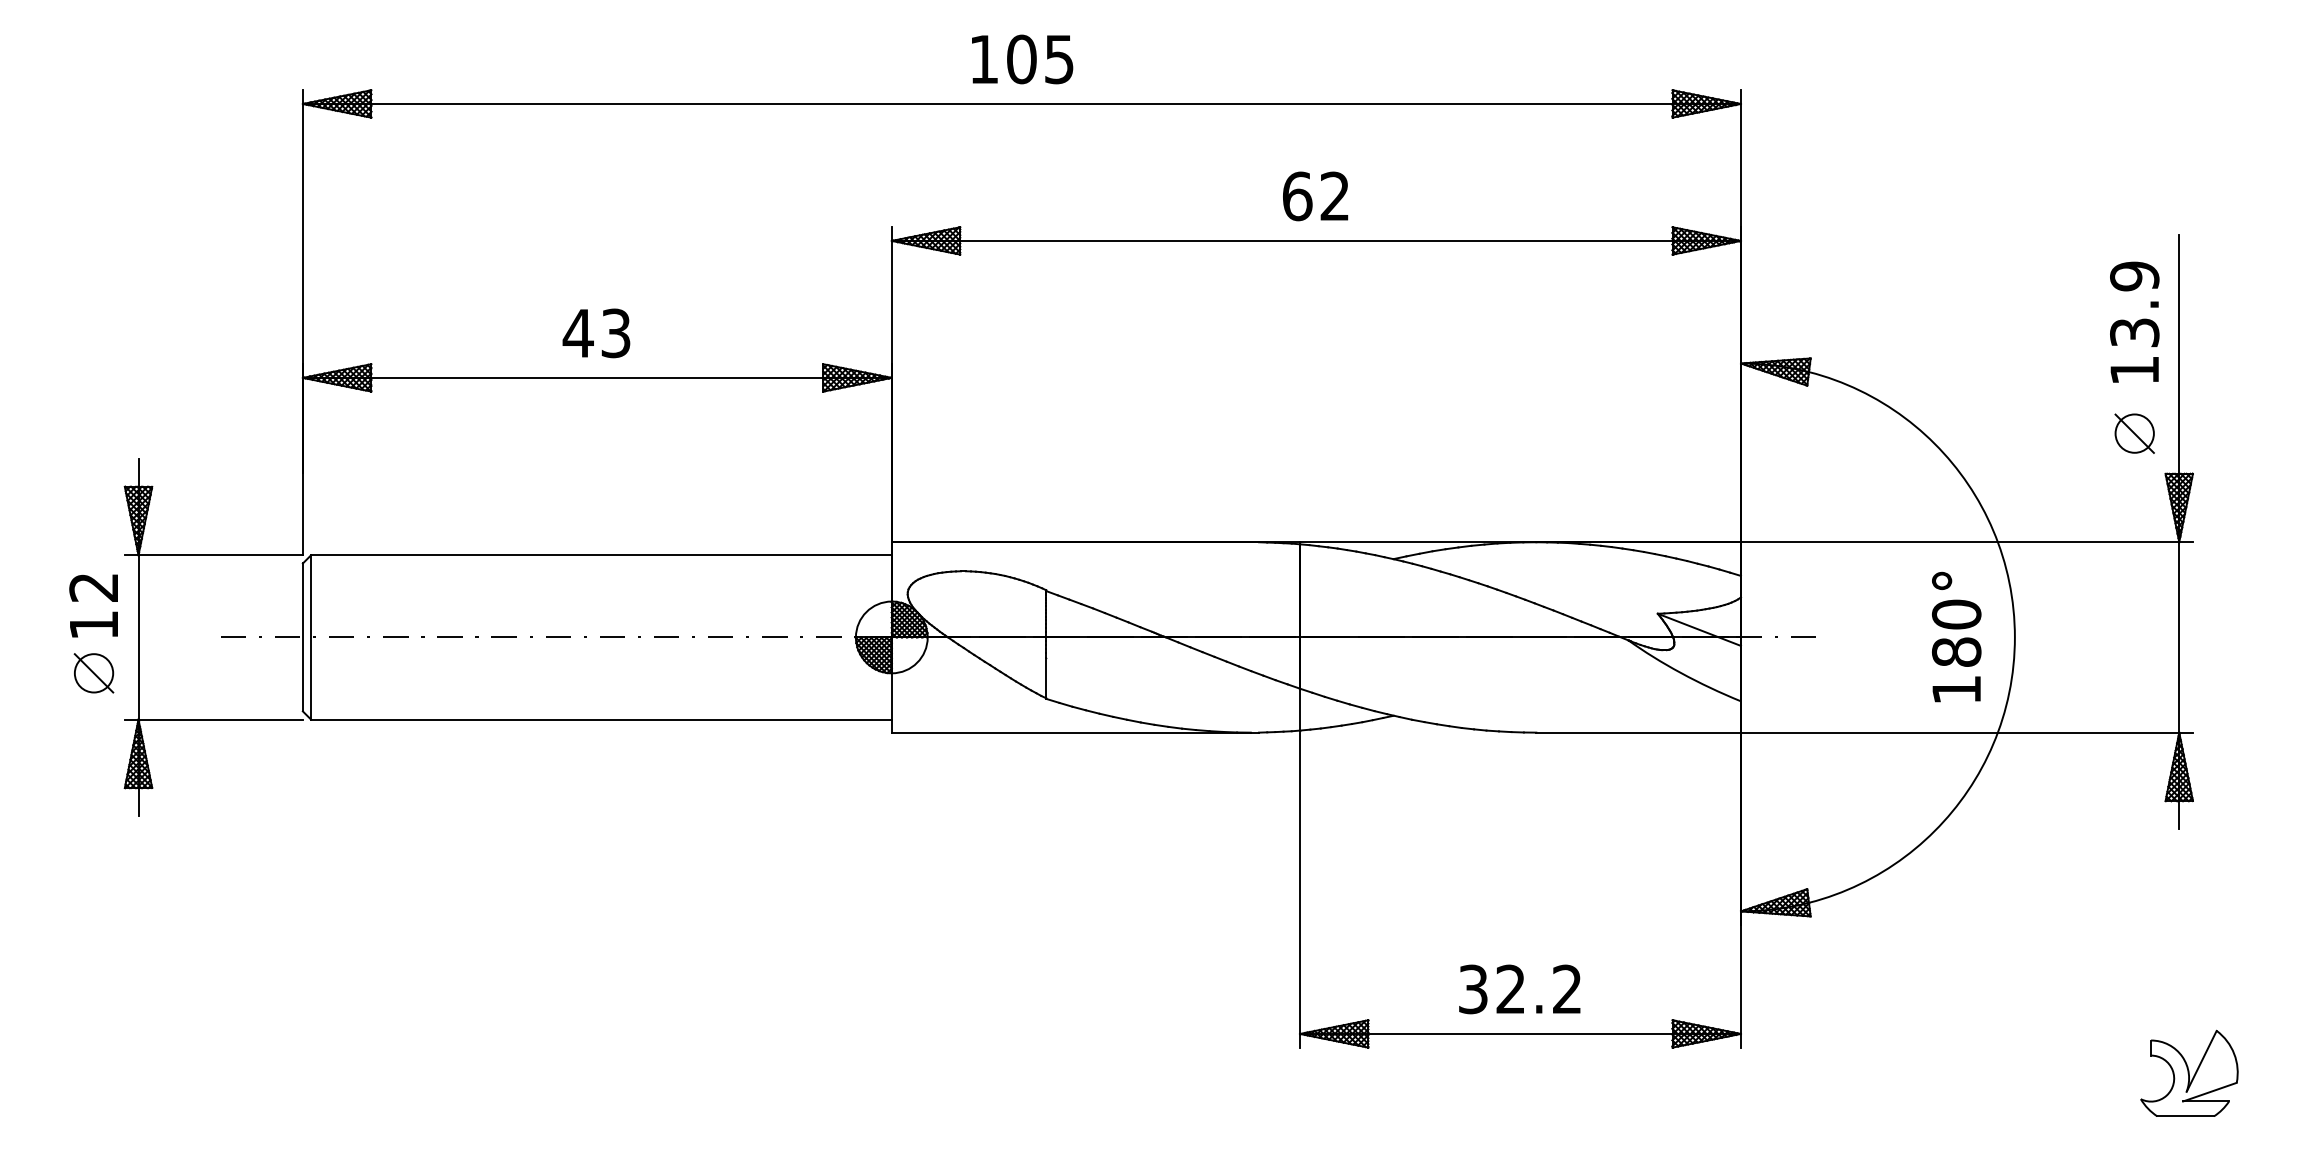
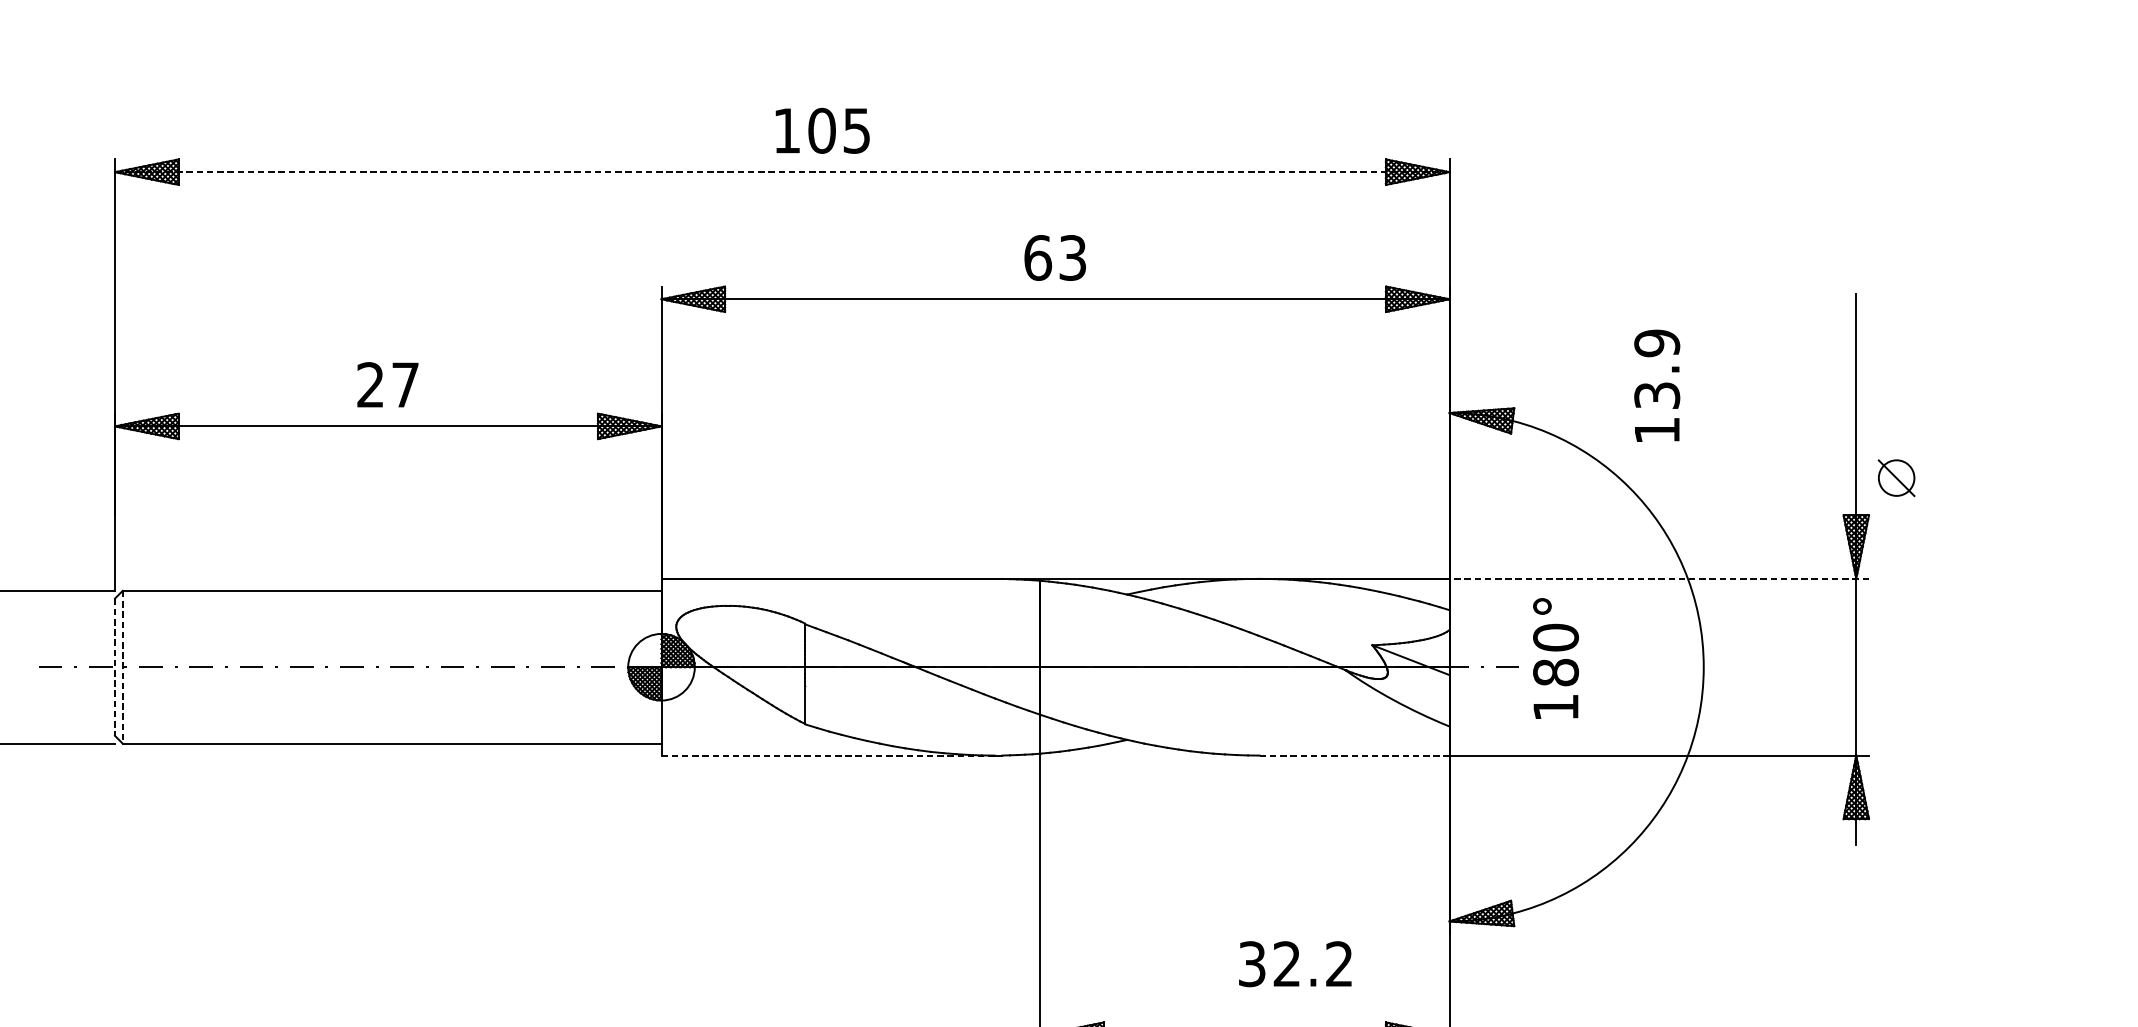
text: (1022, 59) -> (822, 130), moved
line: (1022, 103) -> (782, 171), solid -> dashed
text: (1334, 196) -> (1072, 258), 62 -> 63
text: (2134, 321) -> (1656, 385), moved
text: (596, 333) -> (387, 385), 43 -> 27
part: (2134, 433) -> (1896, 477), moved
line: (1966, 542) -> (1658, 579), solid -> dashed
text: (1956, 636) -> (1555, 658), moved
line: (302, 637) -> (114, 667), solid -> dashed
line: (311, 637) -> (122, 667), solid -> dashed
line: (1071, 732) -> (828, 755), solid -> dashed
line: (1639, 732) -> (1355, 755), solid -> dashed
text: (1519, 989) -> (1295, 964), moved

